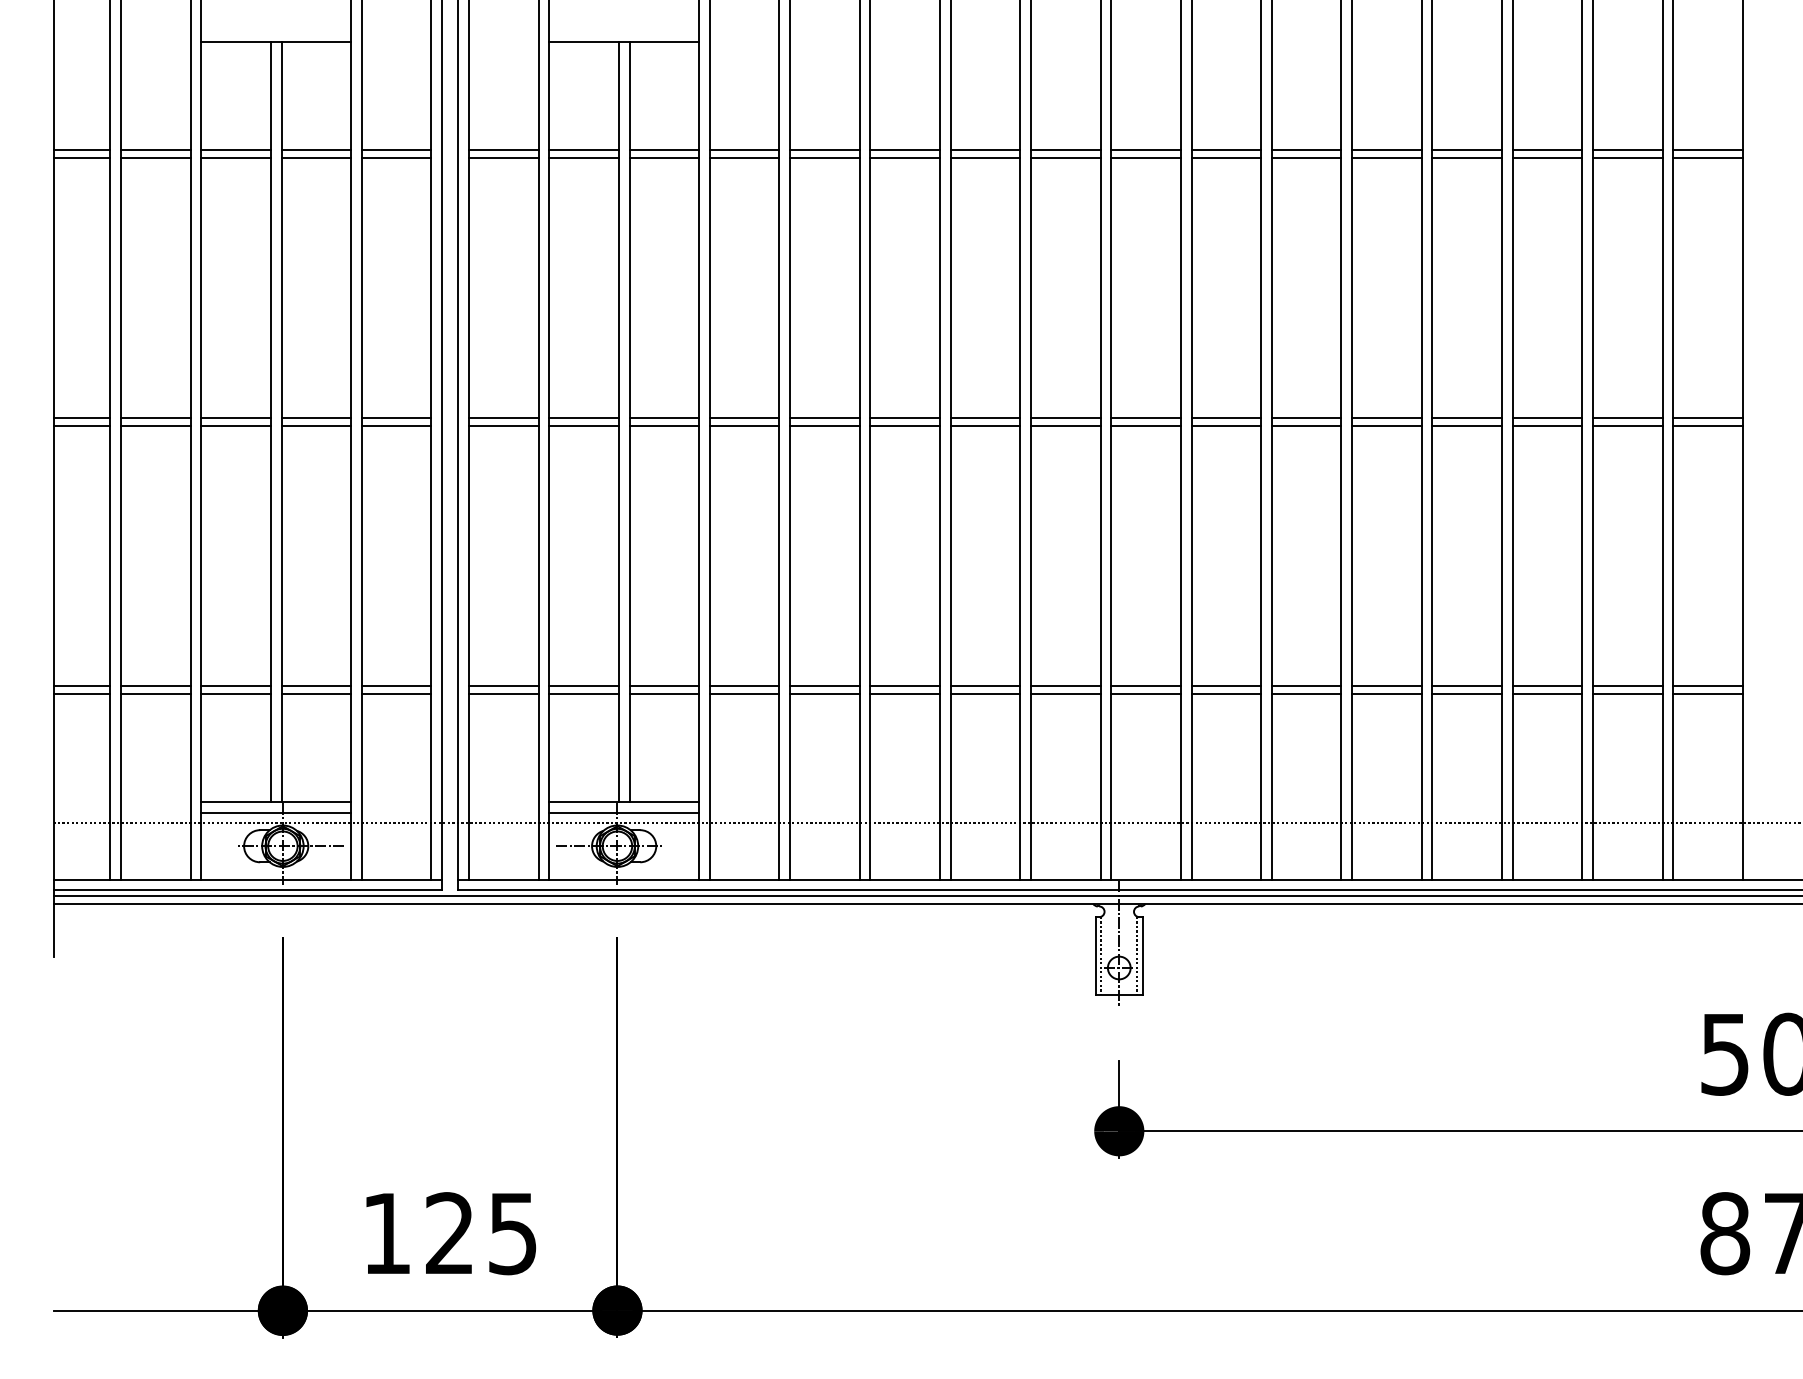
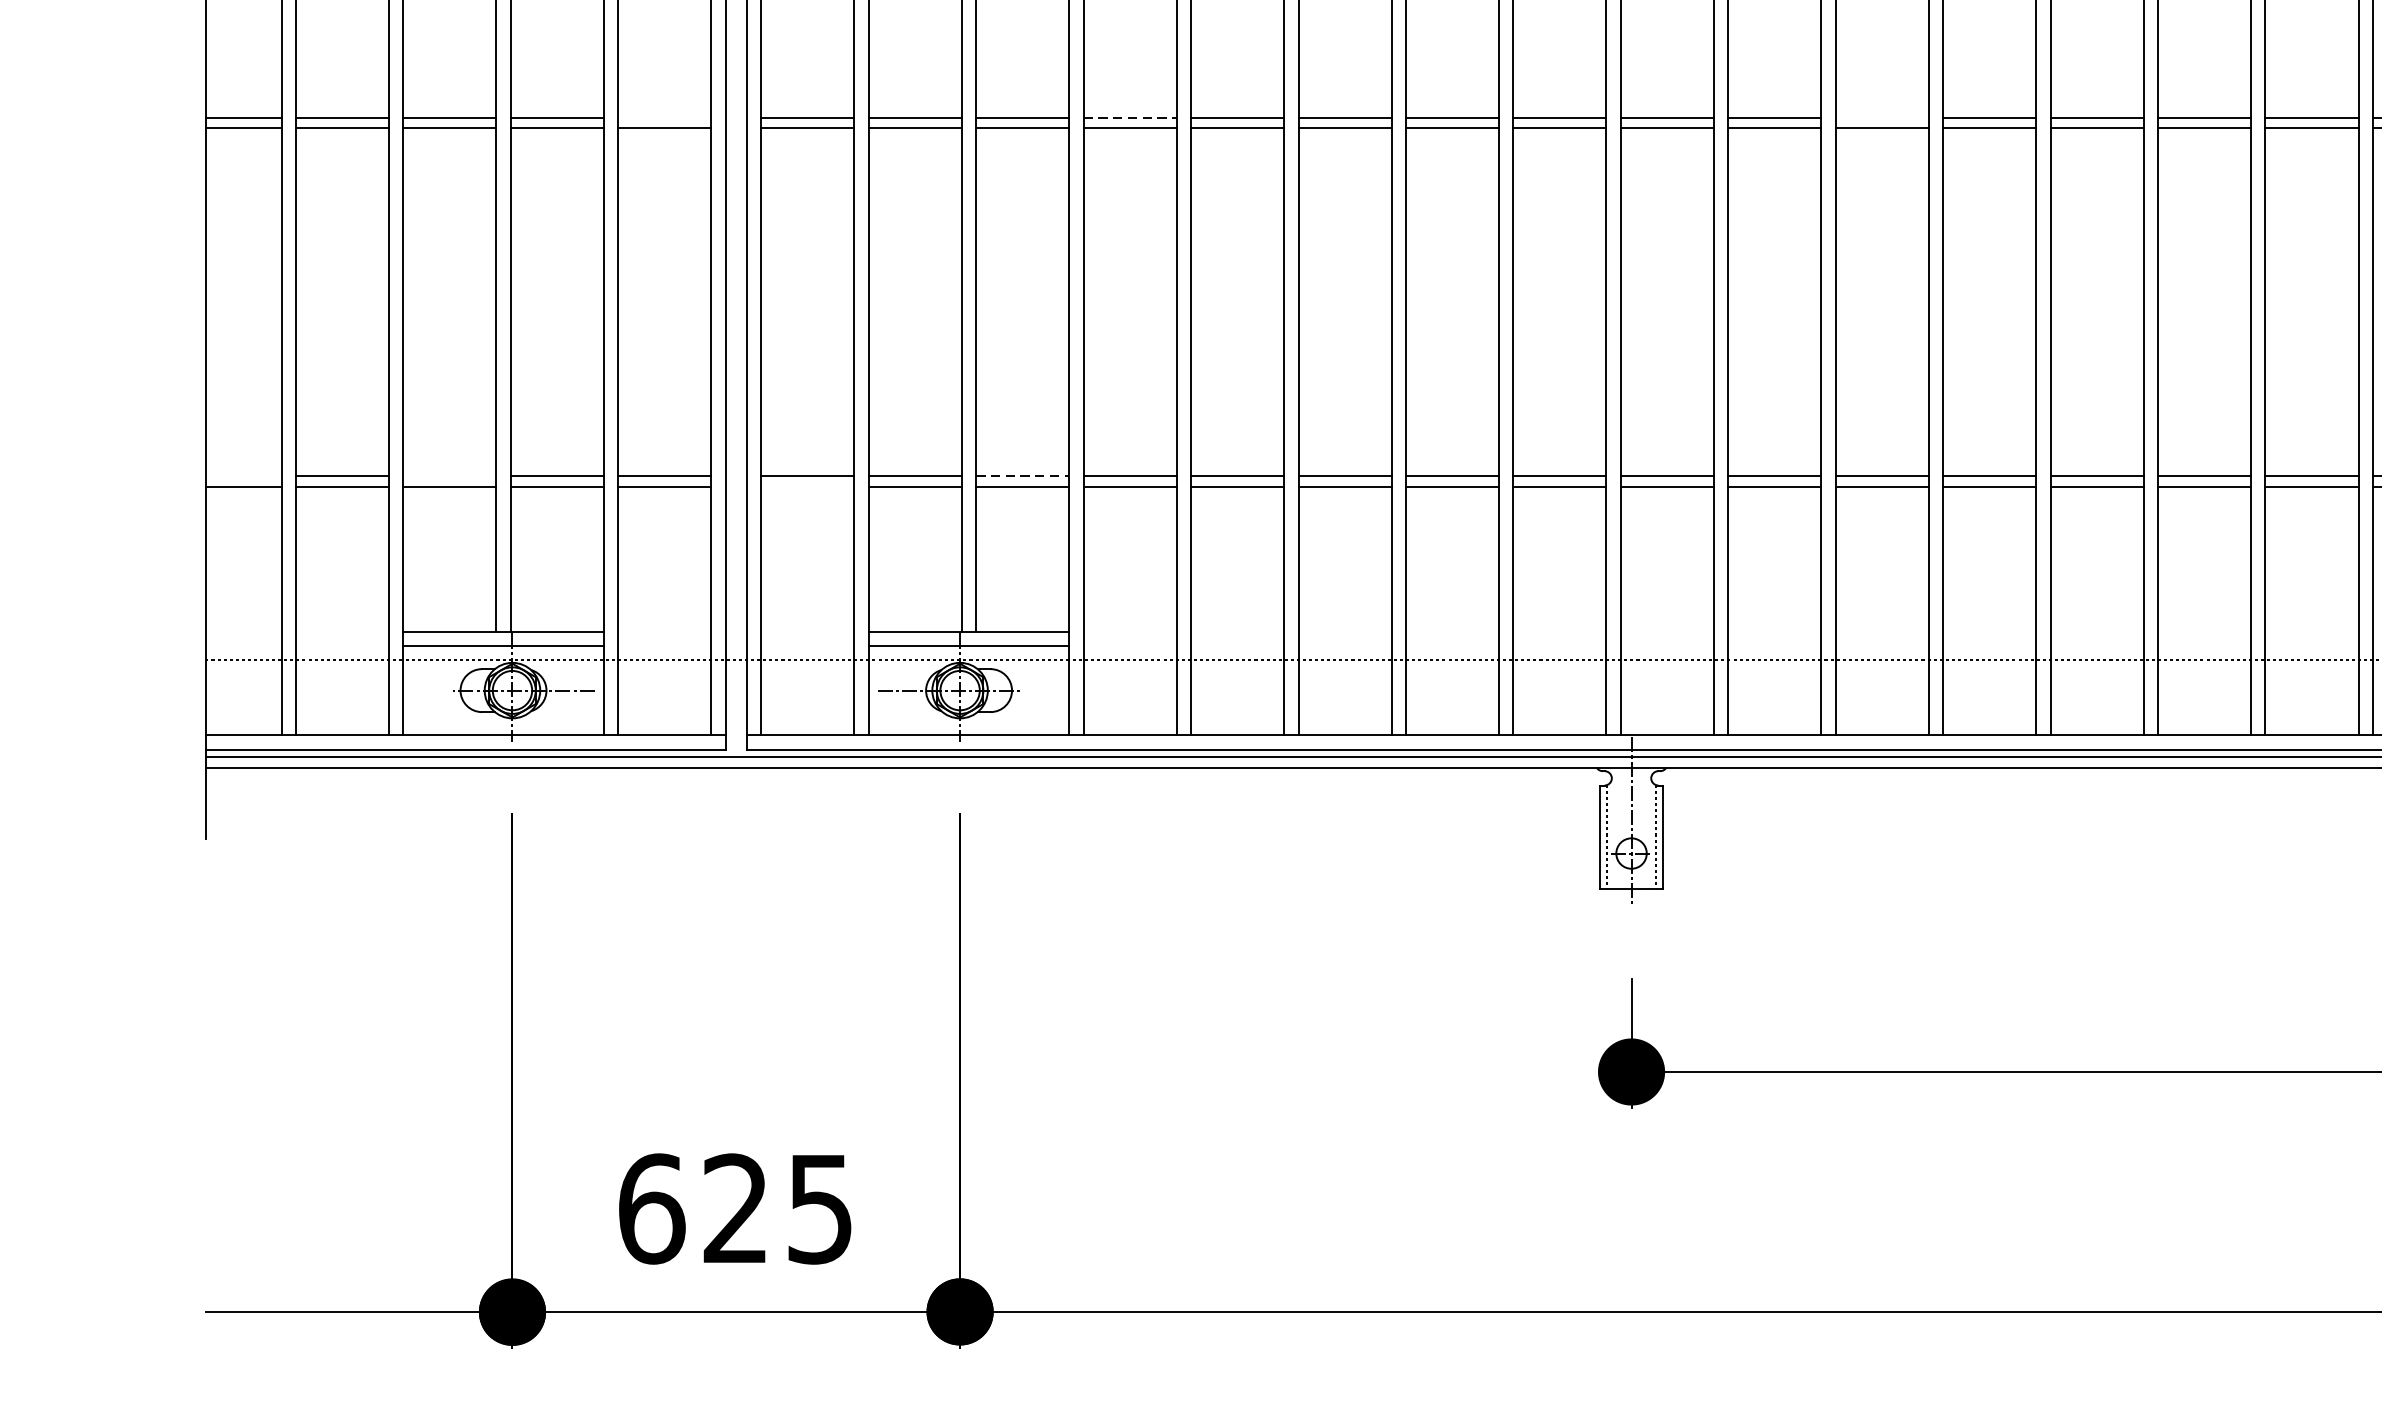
line: (396, 418) -> (664, 118), removed
line: (744, 418) -> (1130, 118), solid -> dashed
line: (1306, 418) -> (1882, 118), removed
line: (82, 685) -> (244, 475), removed
line: (235, 685) -> (449, 475), removed
line: (664, 685) -> (1023, 475), solid -> dashed
line: (503, 693) -> (807, 486), removed
text: (387, 1233) -> (652, 1208), 125 -> 625

